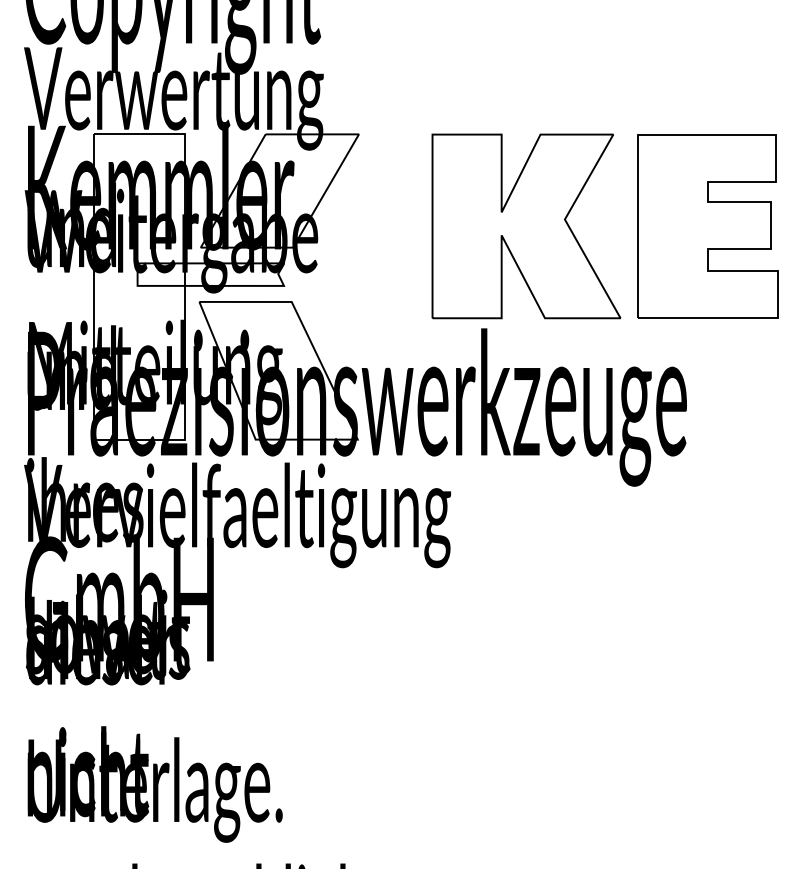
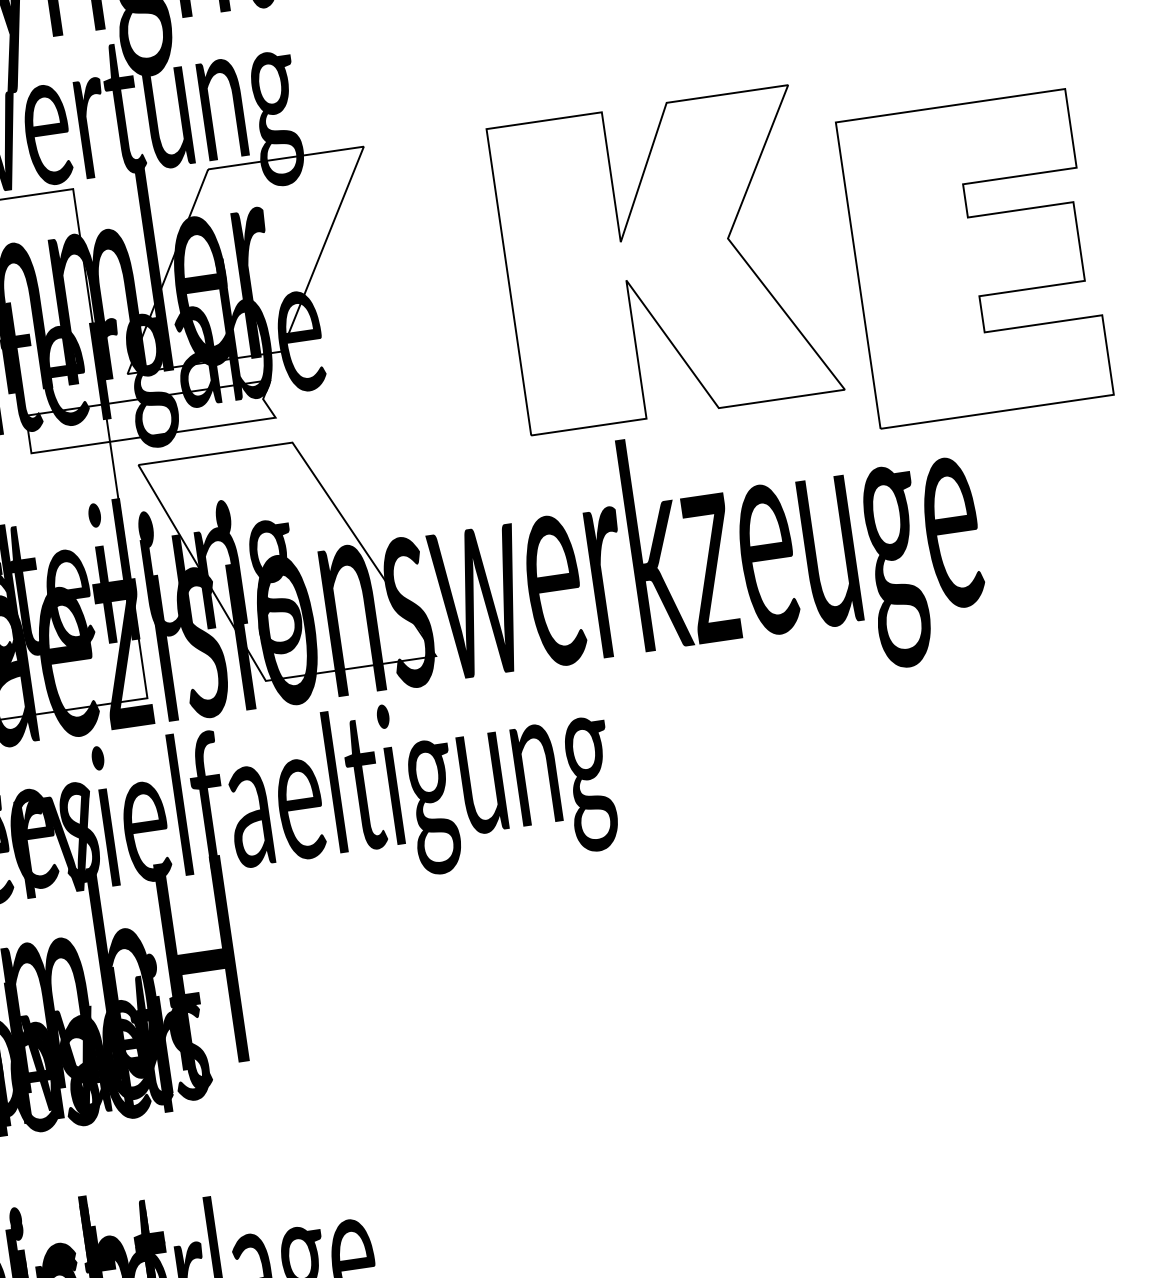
part: (707, 226) -> (973, 258), moved

